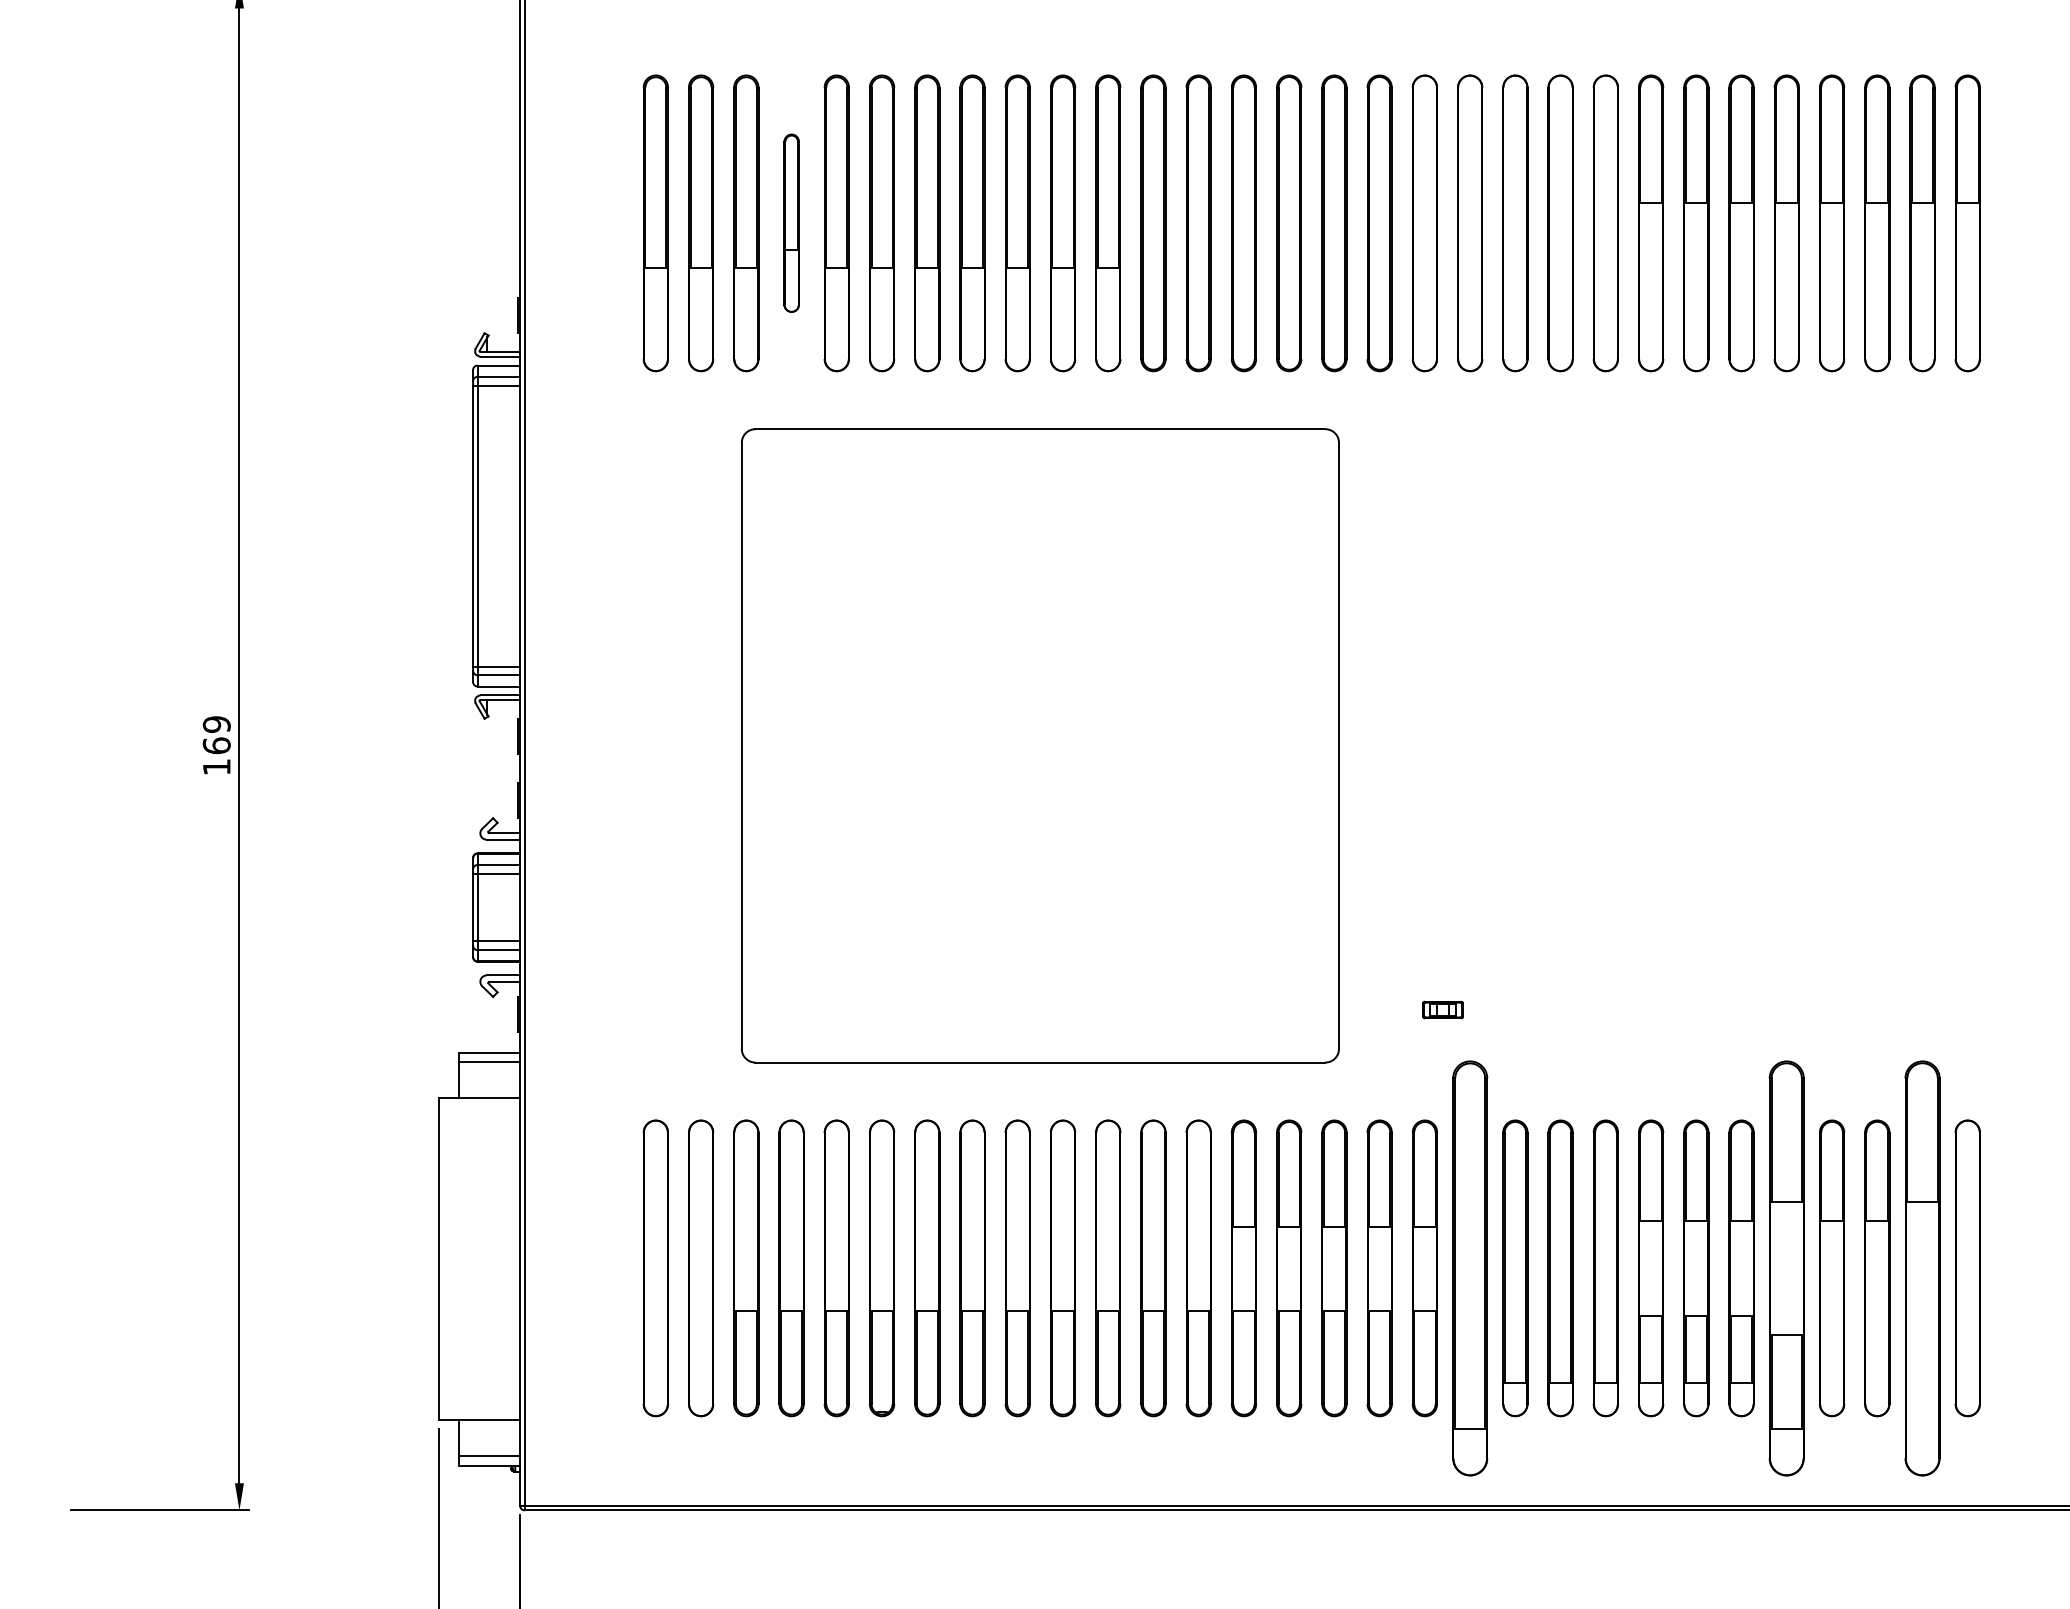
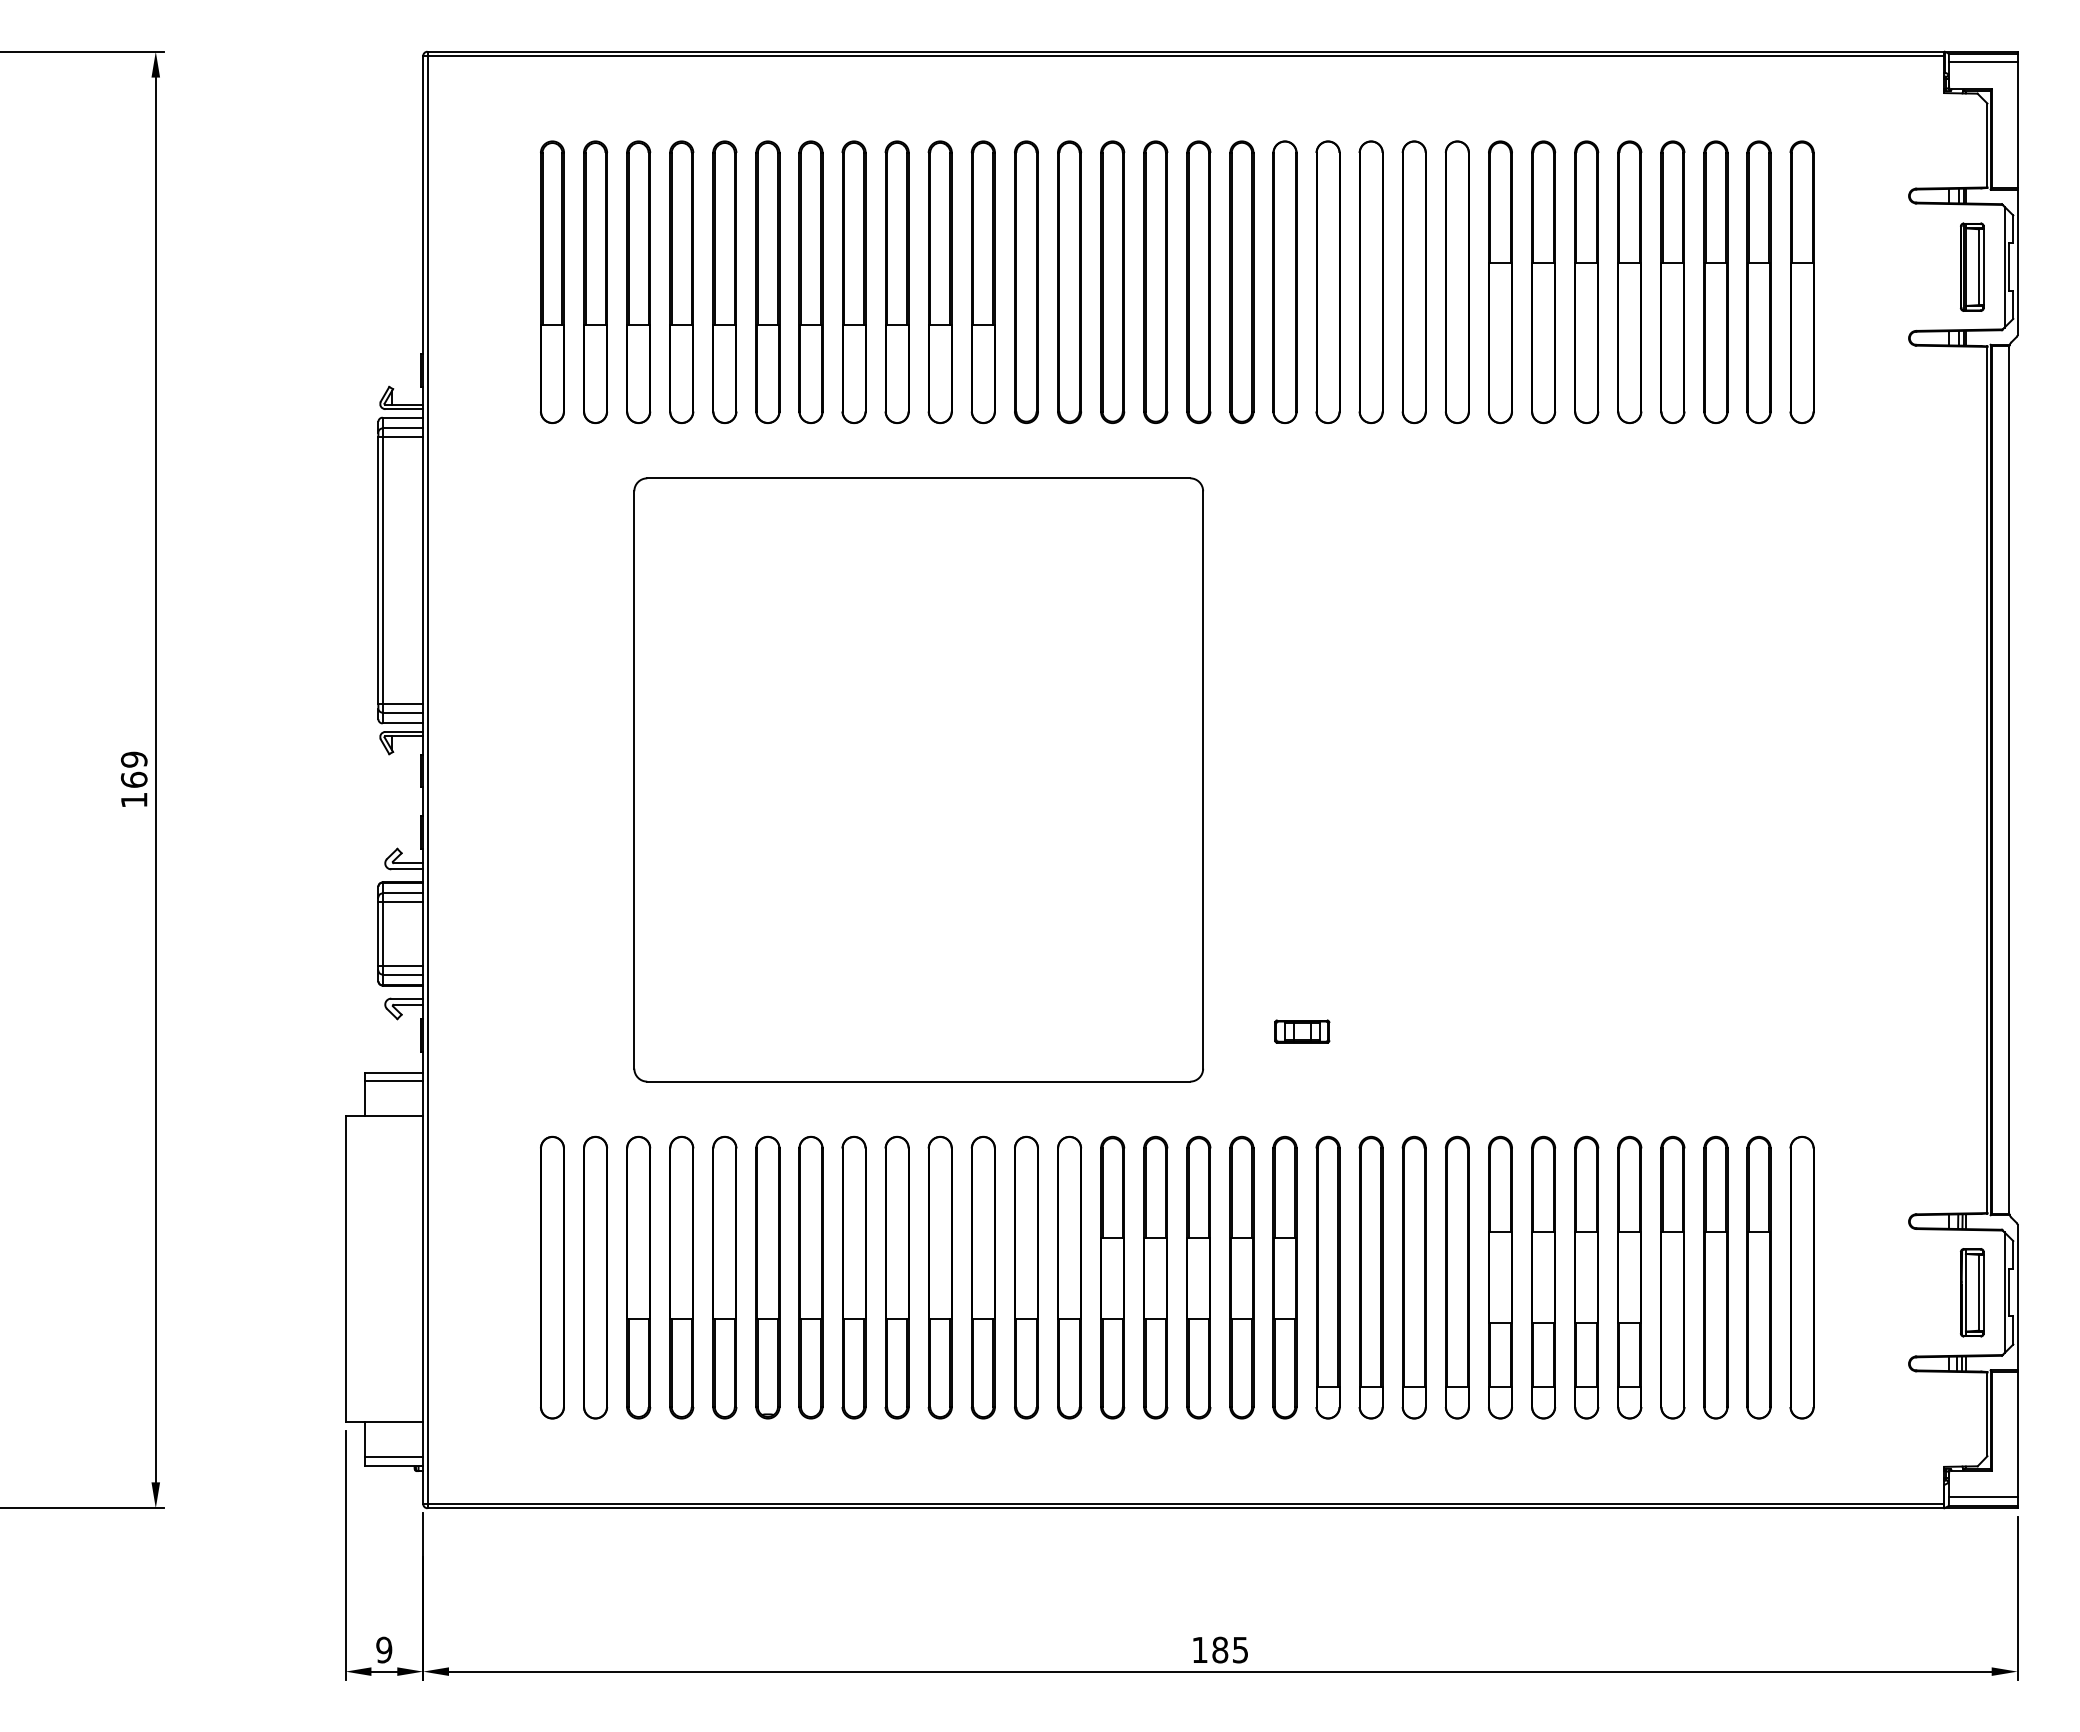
part: (791, 222) -> (681, 281), size x1.67
part: (1443, 1009) -> (1302, 1031), size x1.43
part: (1469, 1268) -> (1327, 1277), size x0.71
part: (1786, 1268) -> (1629, 1277), size x0.71
part: (1921, 1268) -> (1758, 1277), size x0.71

